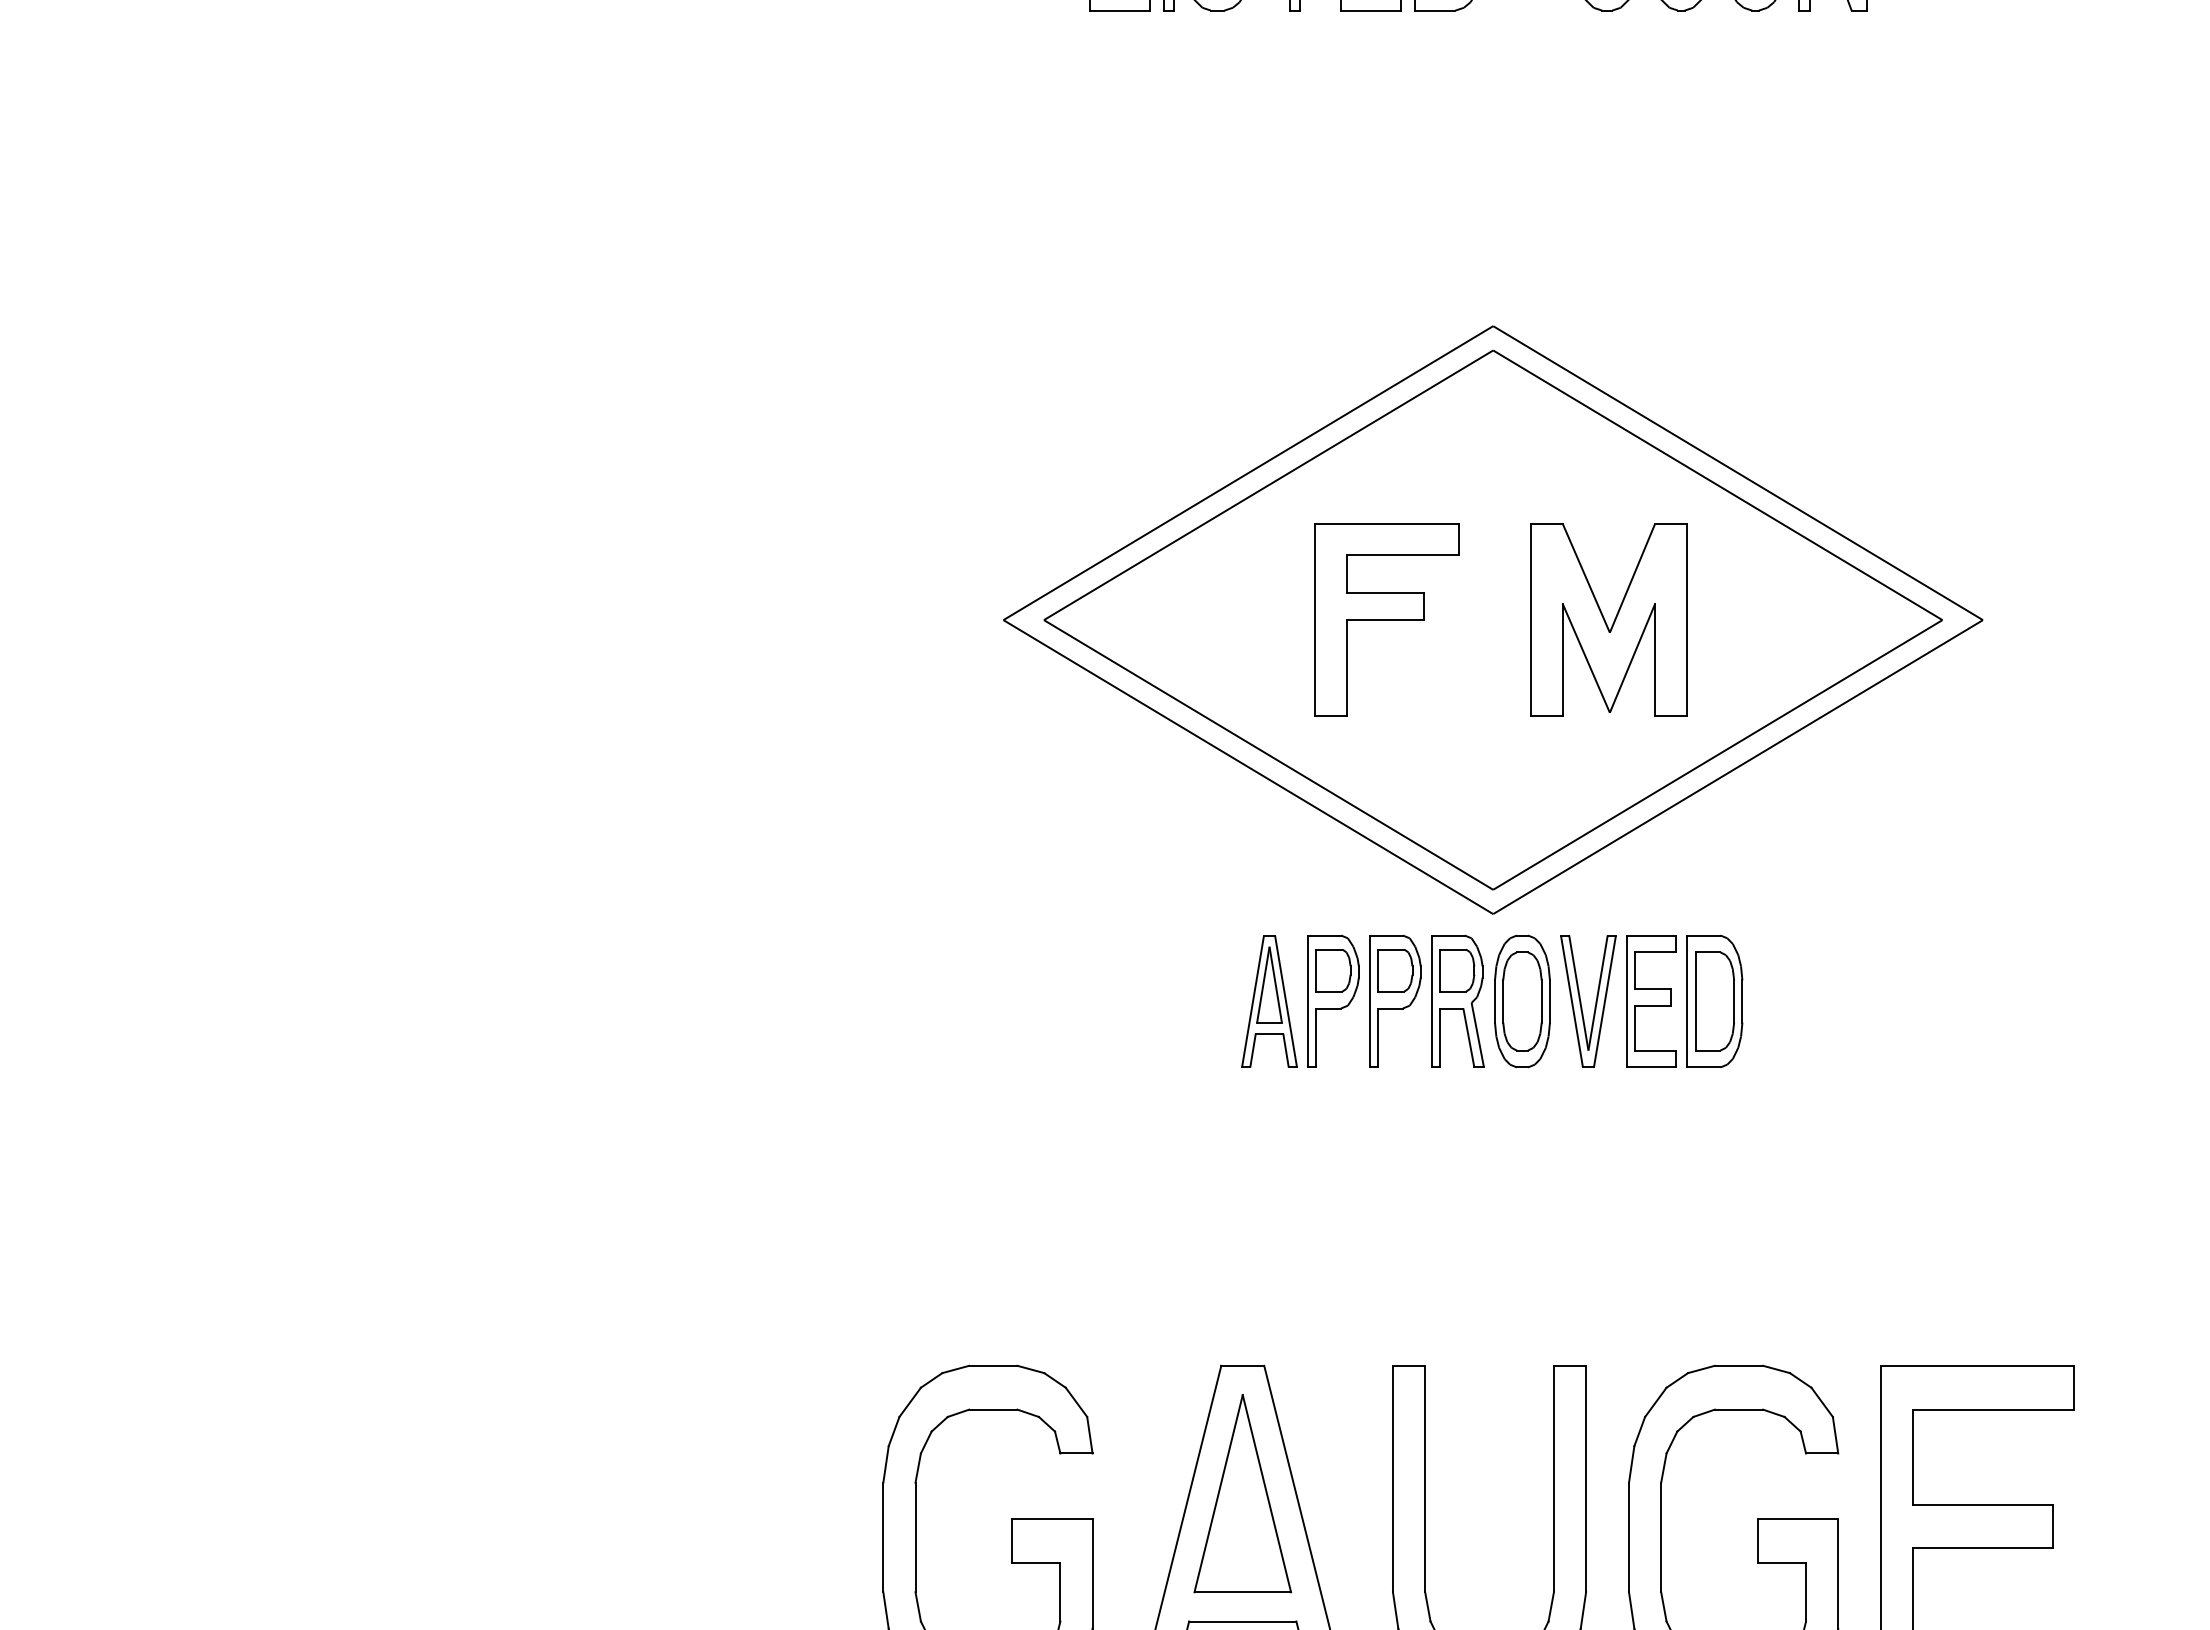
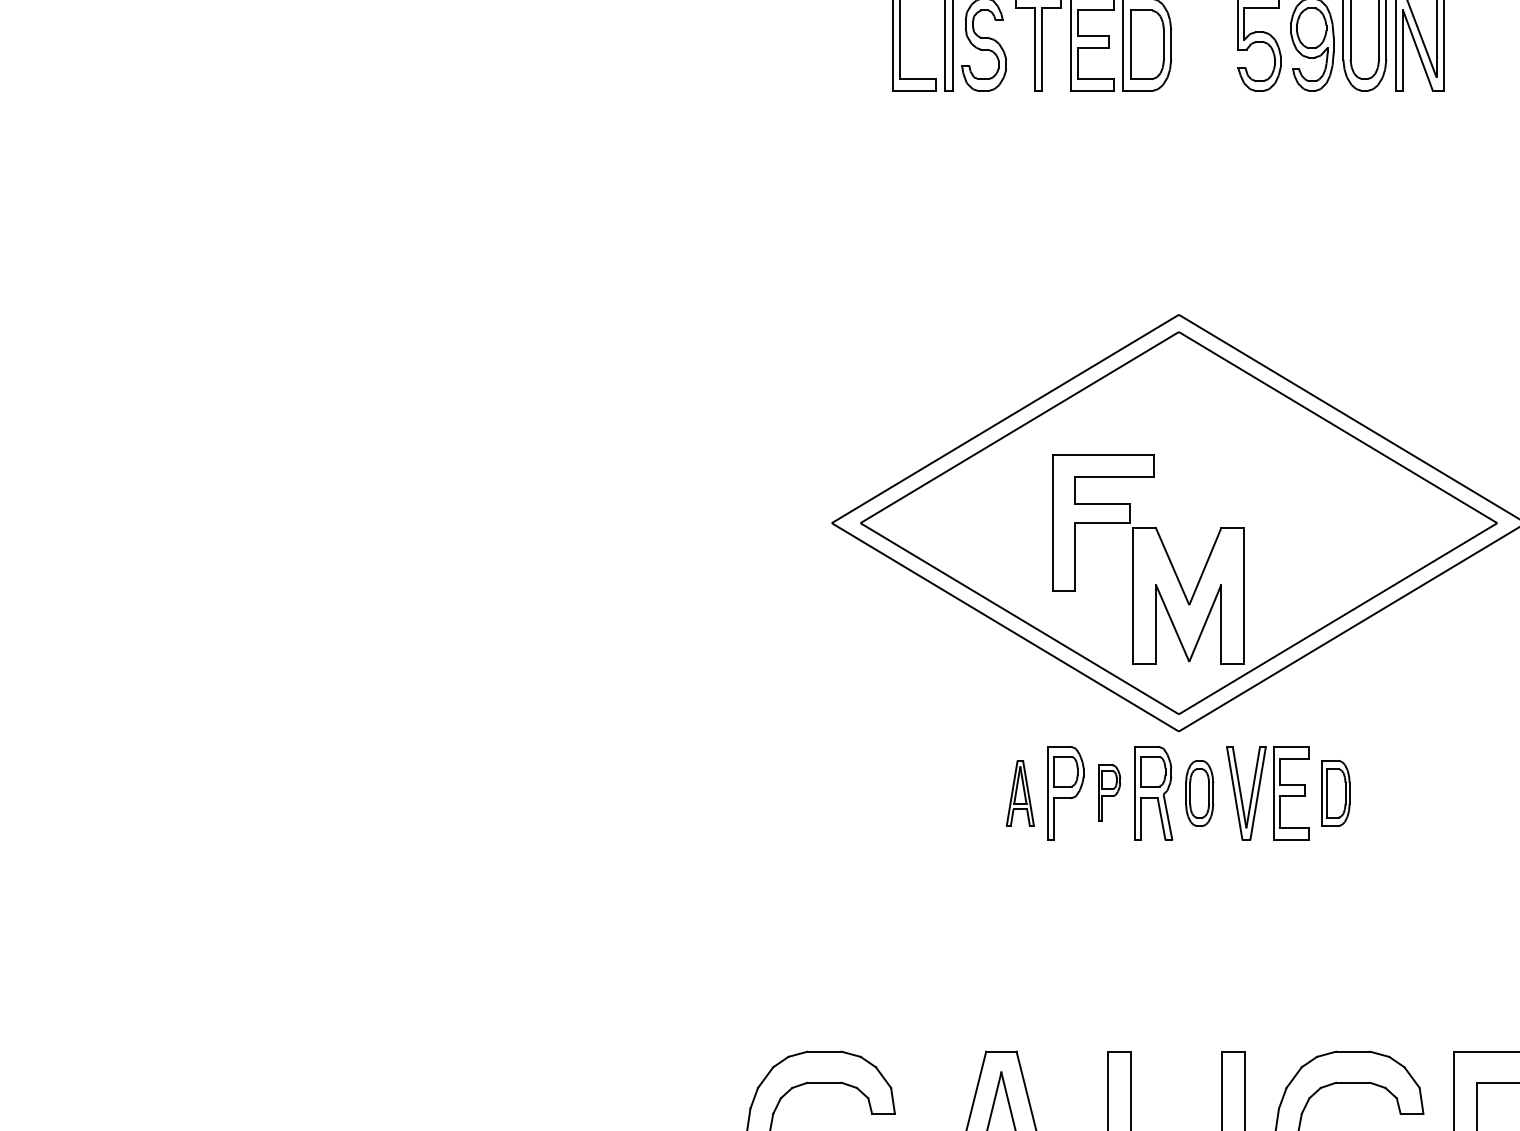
part: (1608, 619) -> (1188, 595), moved
part: (1395, 1000) -> (1109, 792), size x0.6
part: (1714, 1000) -> (1335, 792), size x0.7
part: (1269, 1001) -> (1020, 793), size x0.7
part: (1522, 1001) -> (1199, 793), size x0.7

